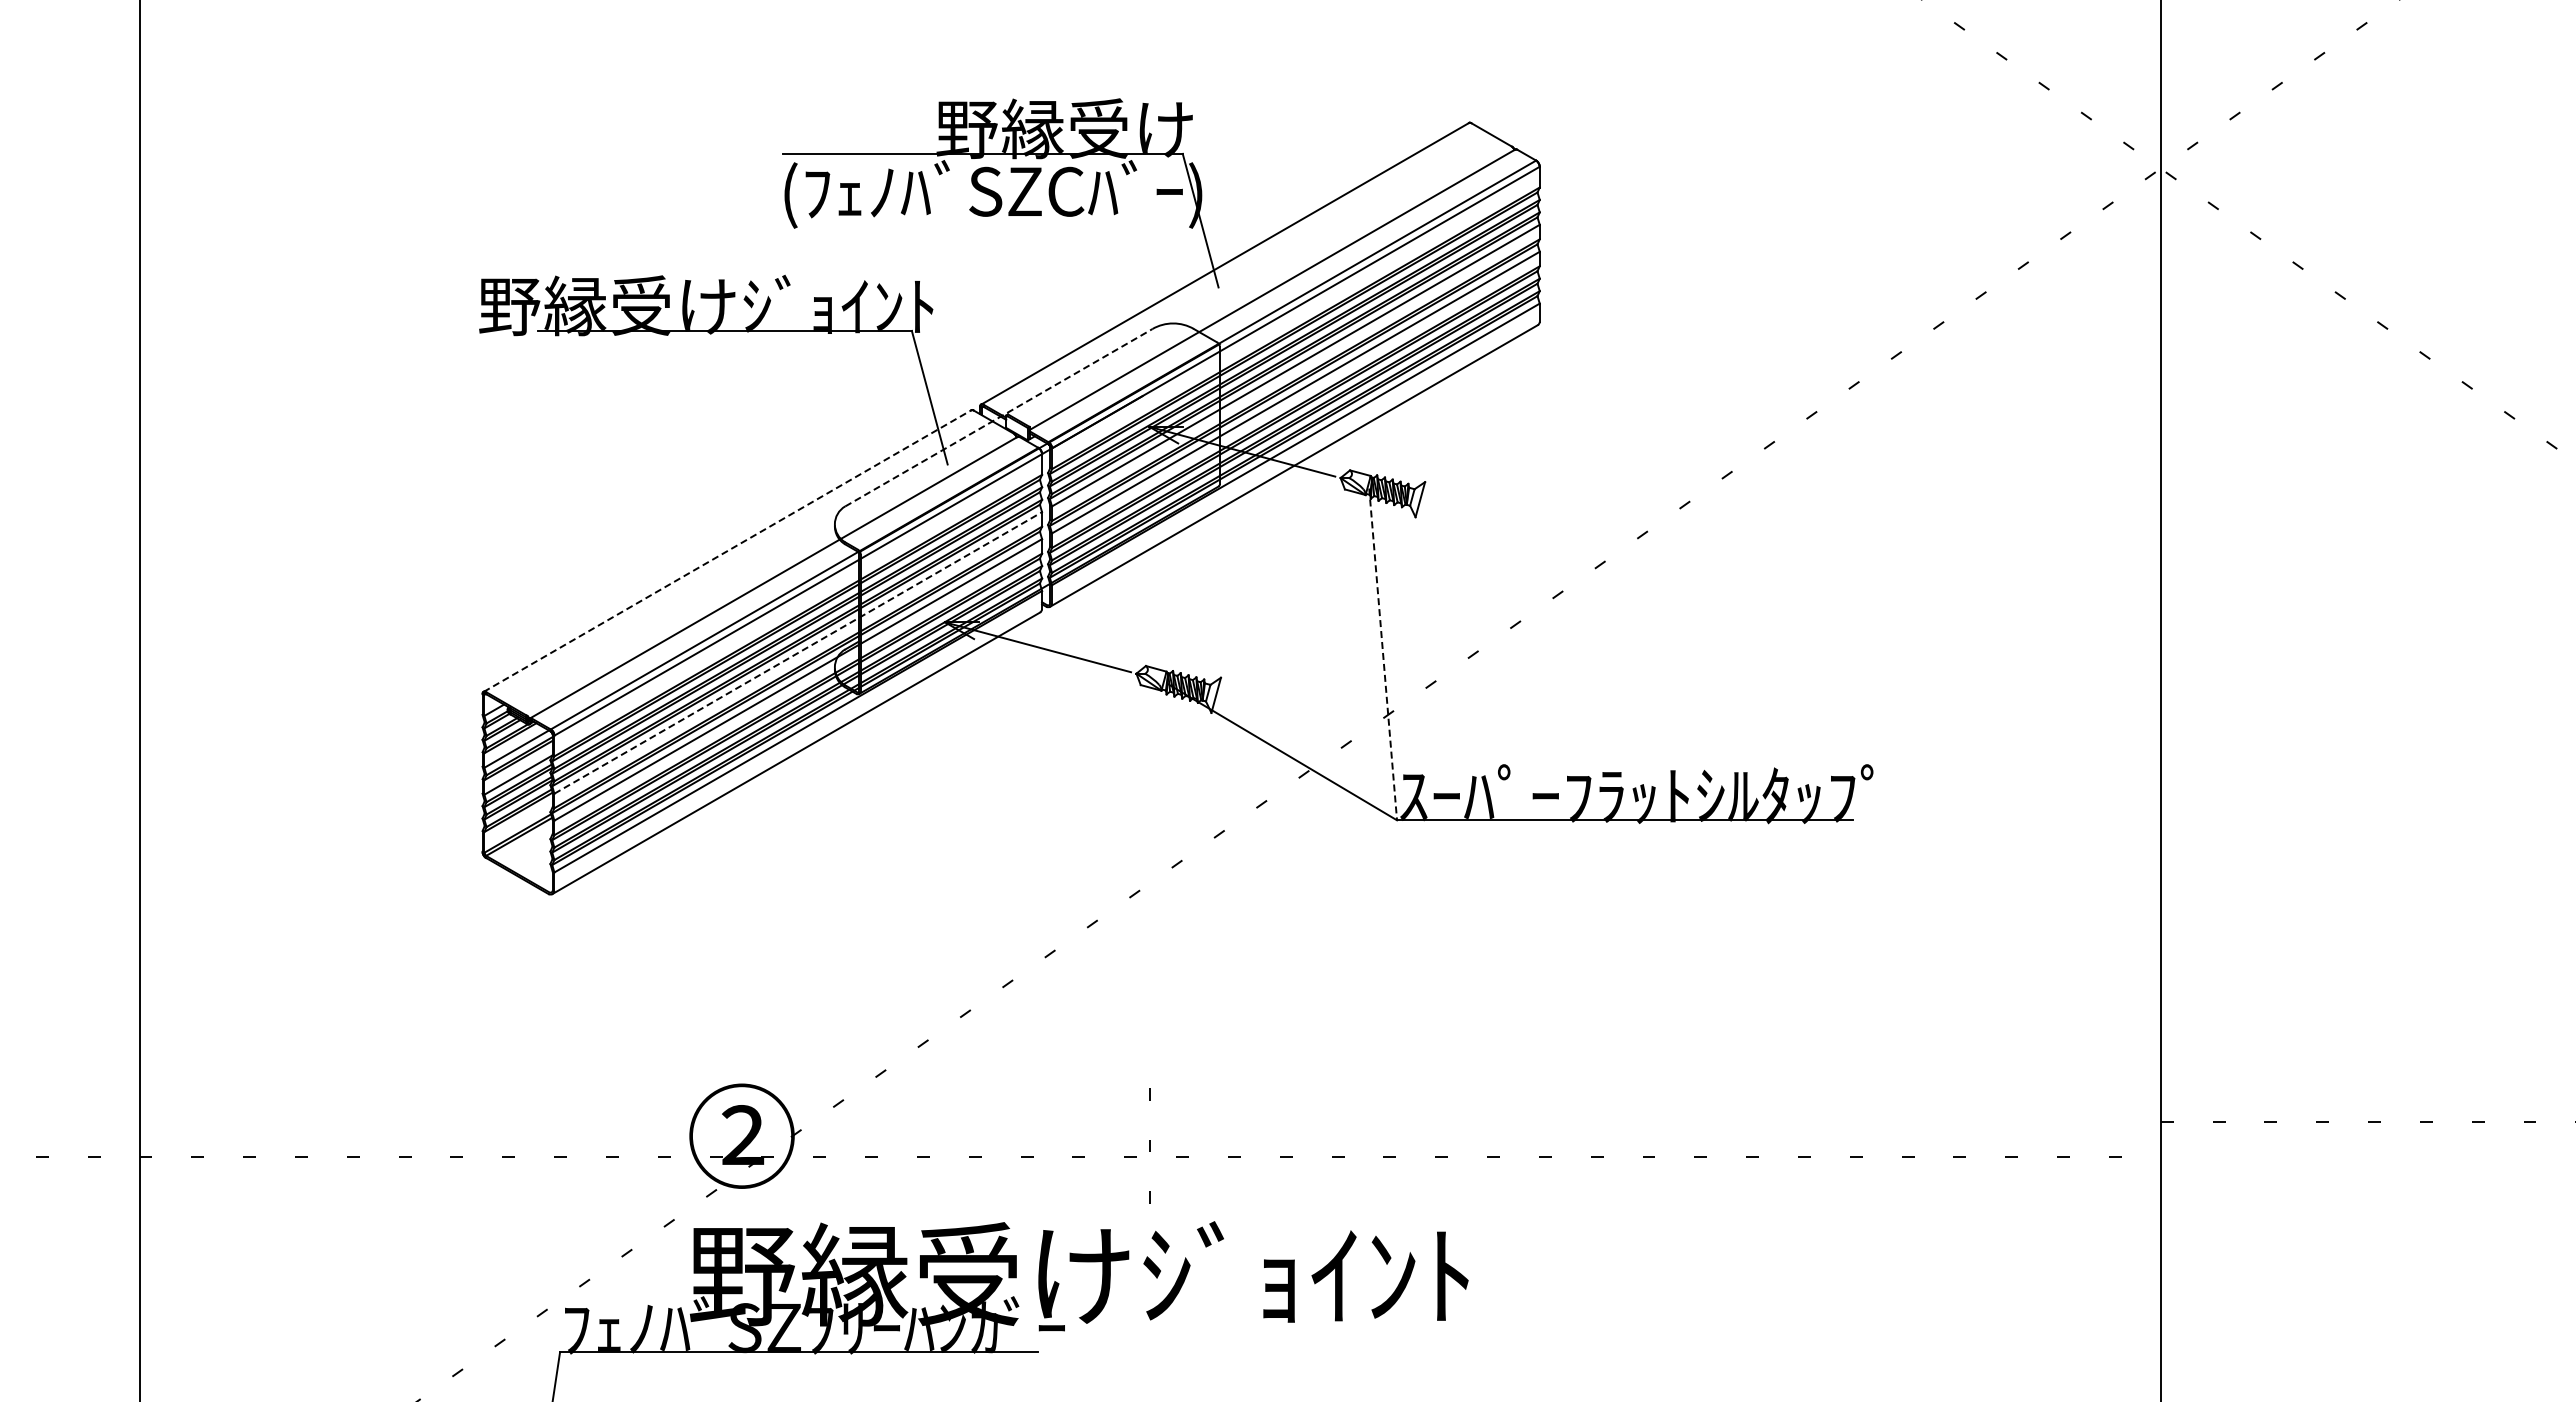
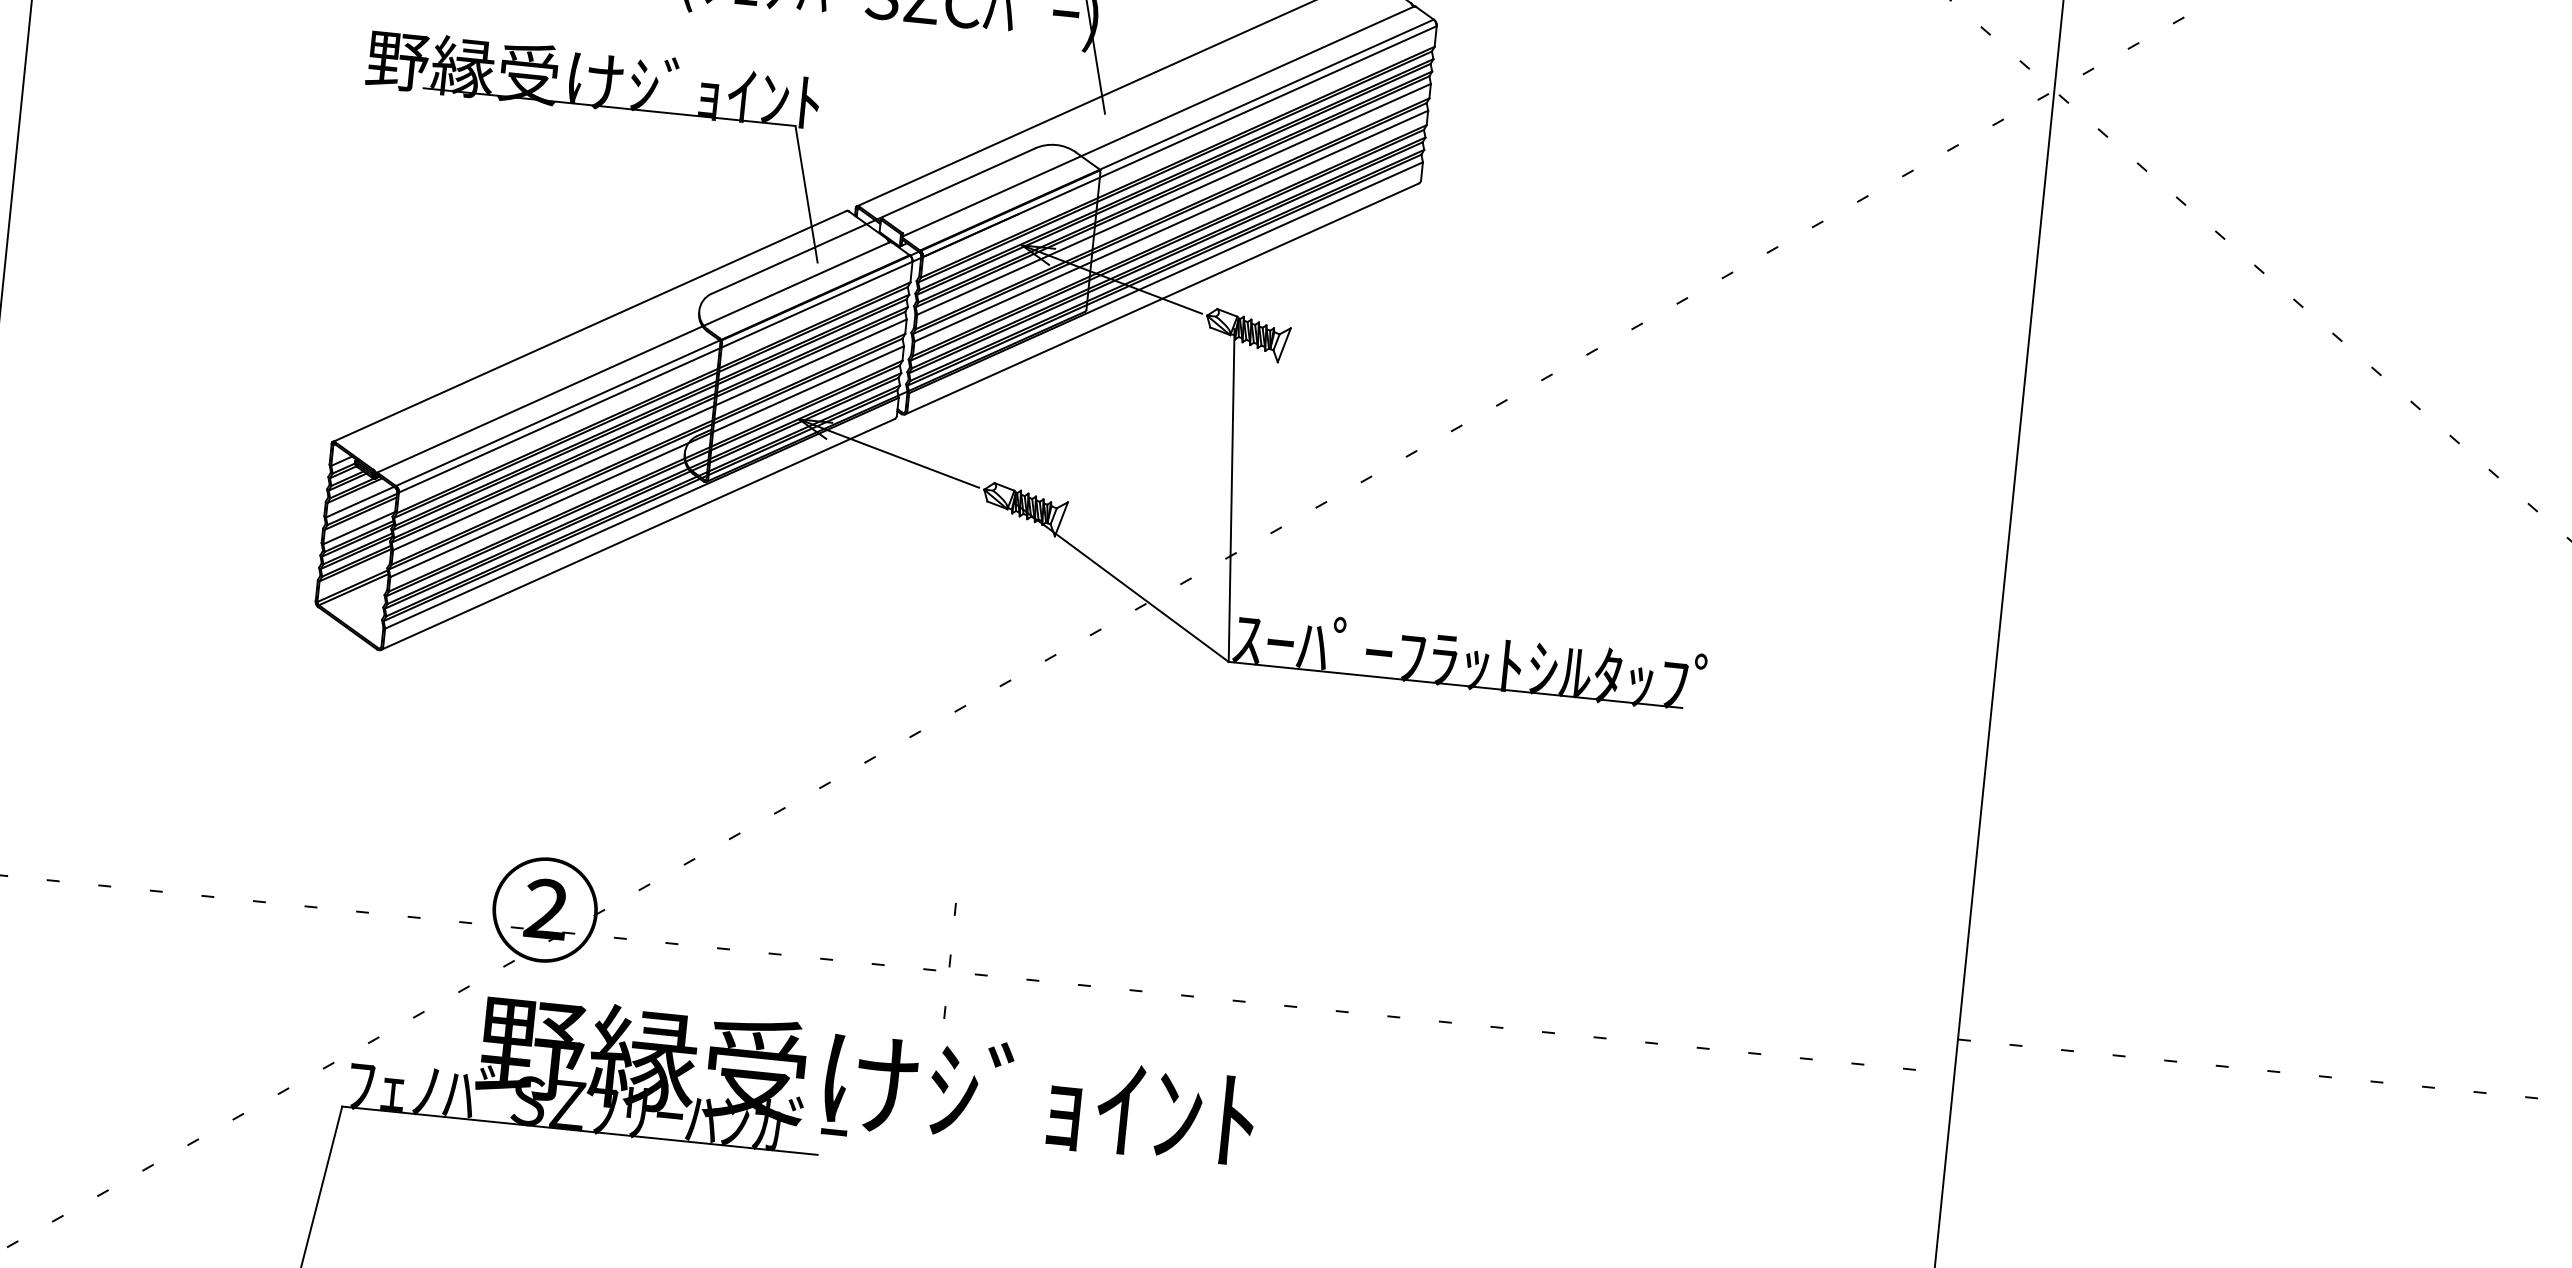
line: (999, 417) -> (873, 221), dashed -> solid
line: (727, 551) -> (589, 326), dashed -> solid
line: (798, 652) -> (650, 434), dashed -> solid
line: (1383, 654) -> (1232, 495), dashed -> solid

